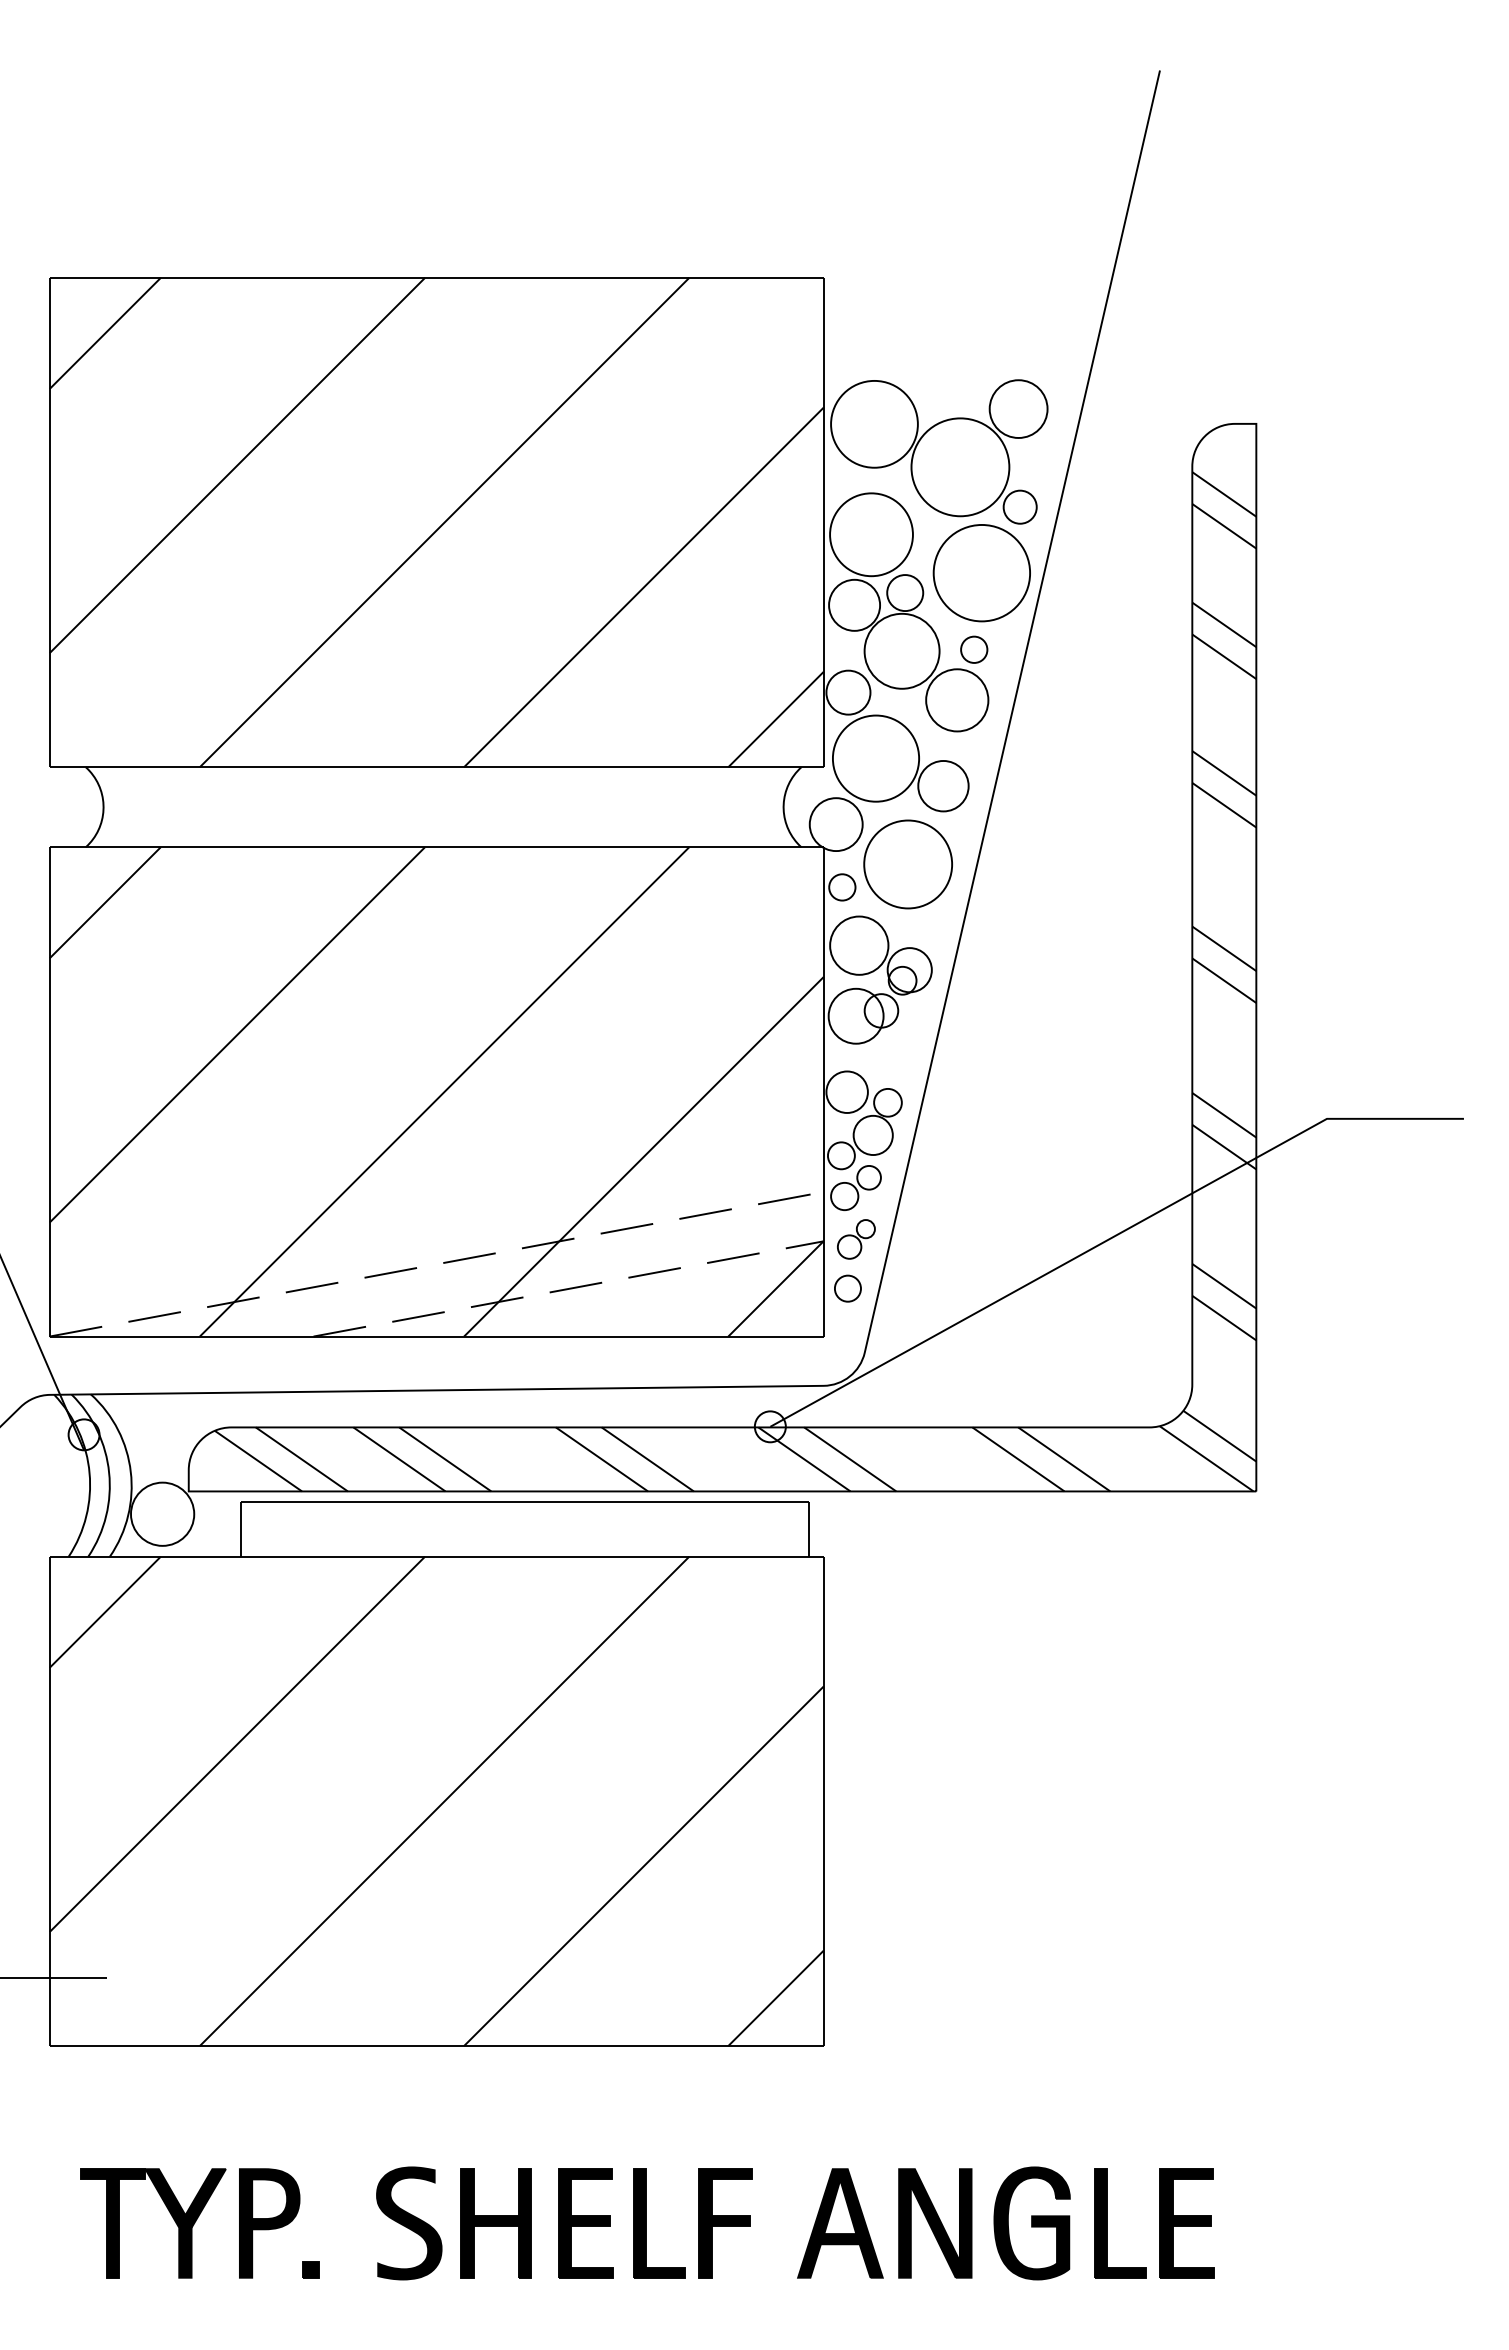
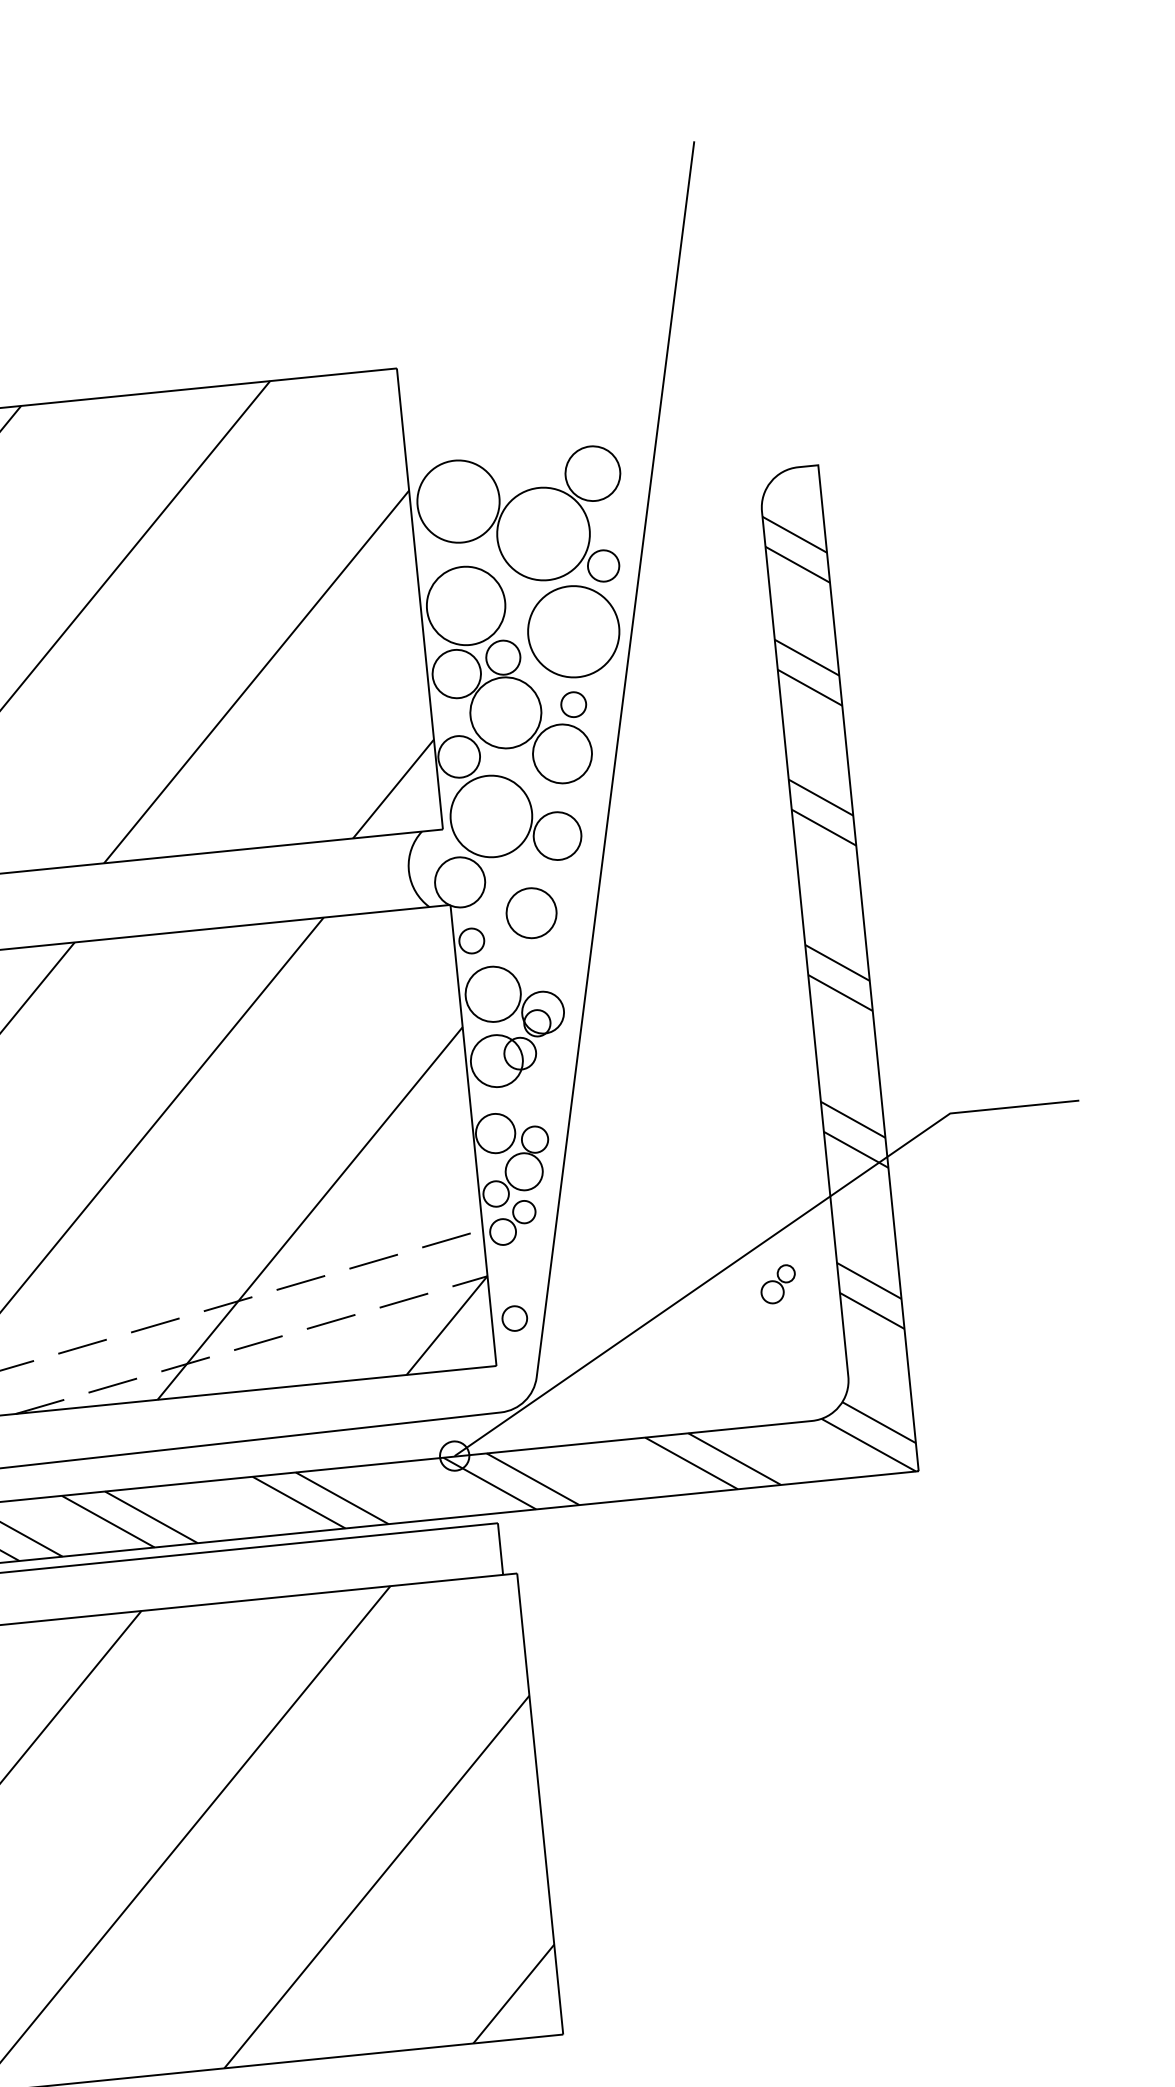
part: (907, 864) -> (531, 913), size x0.6
part: (856, 1239) -> (778, 1284), moved

